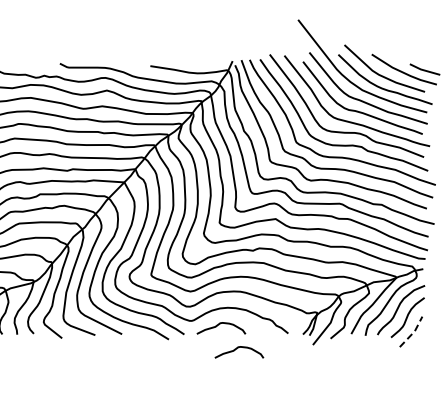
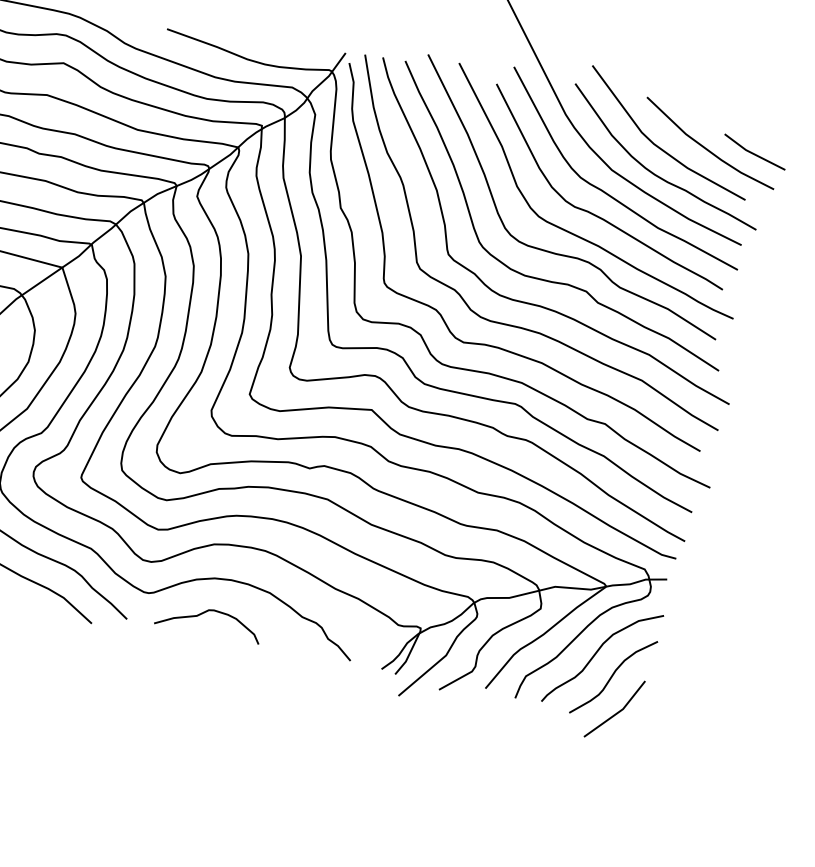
line: (413, 332) -> (619, 711), dashed -> solid
curve: (237, 349) -> (234, 673), removed

